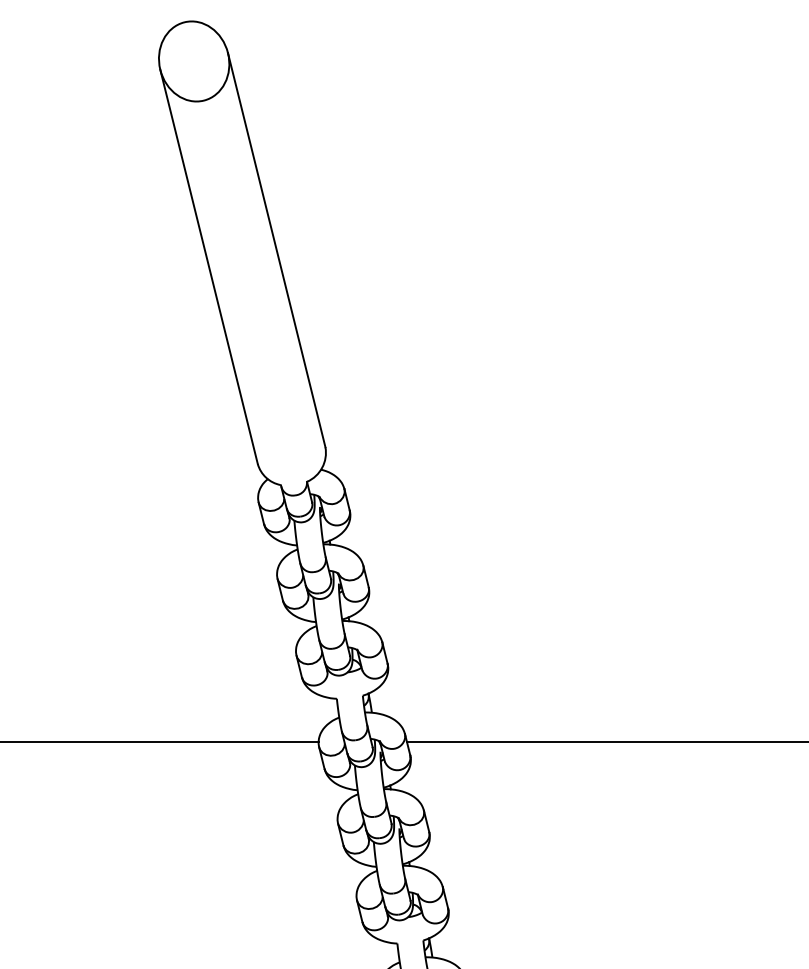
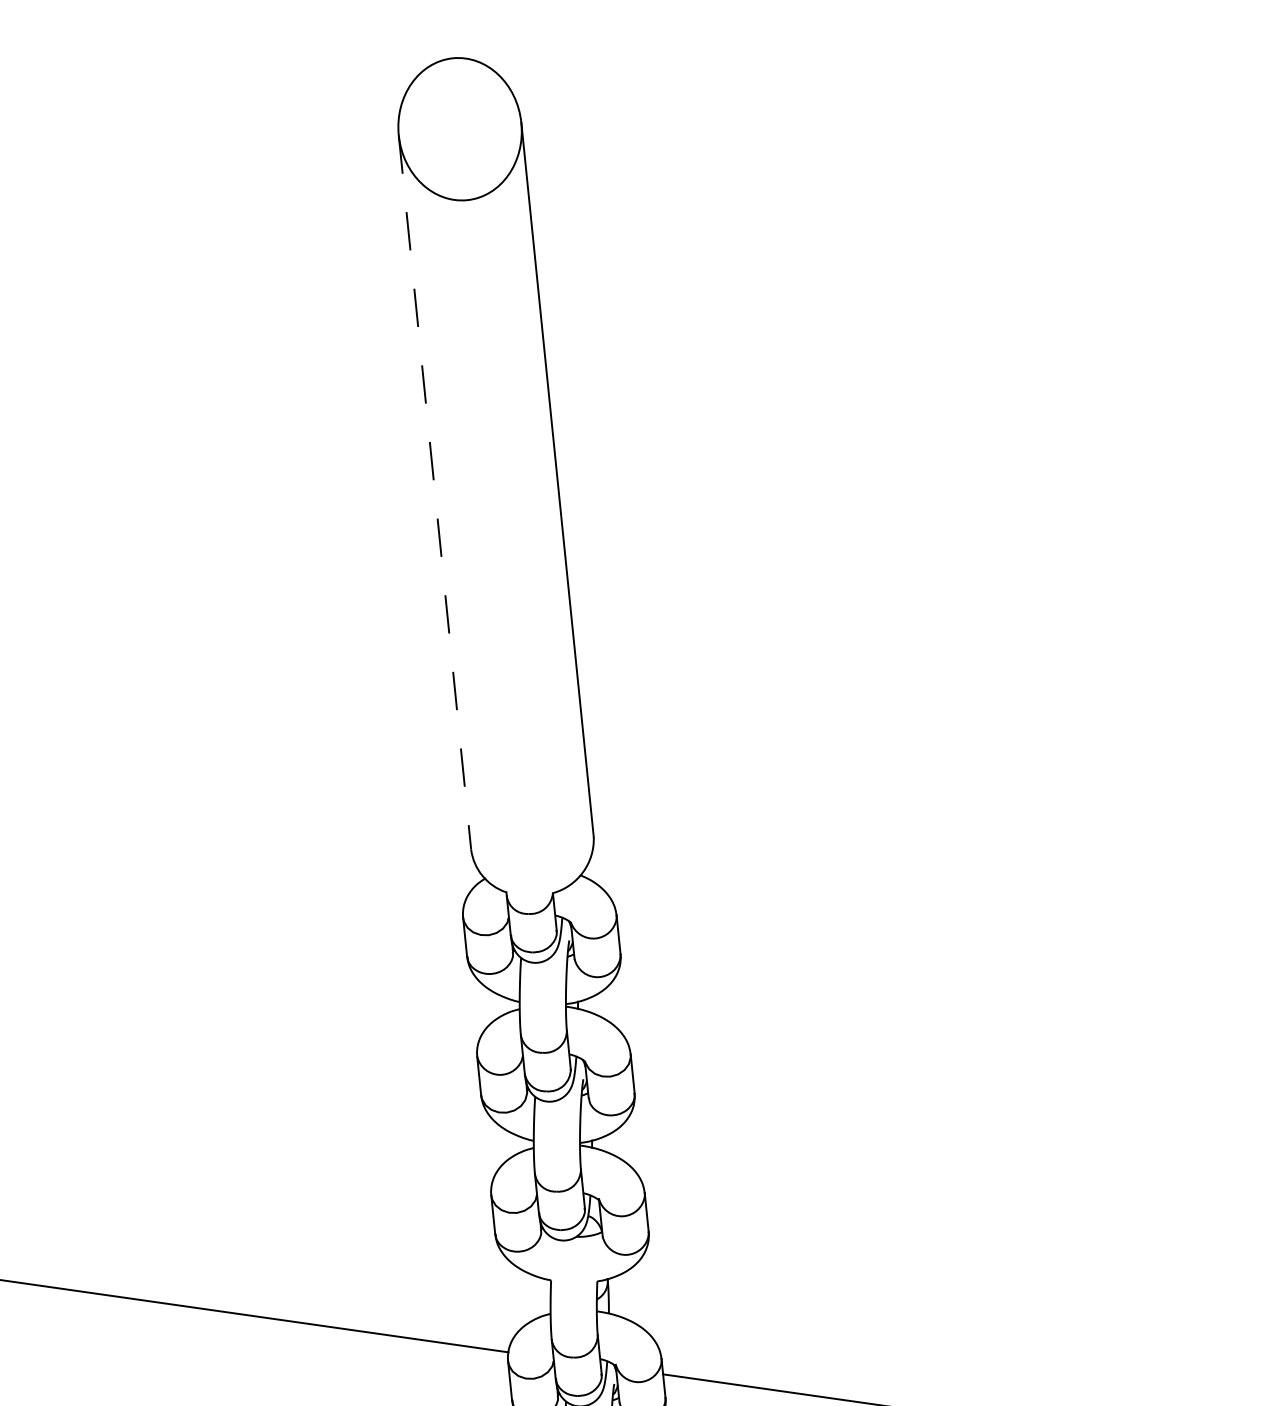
line: (209, 267) -> (435, 493), solid -> dashed

